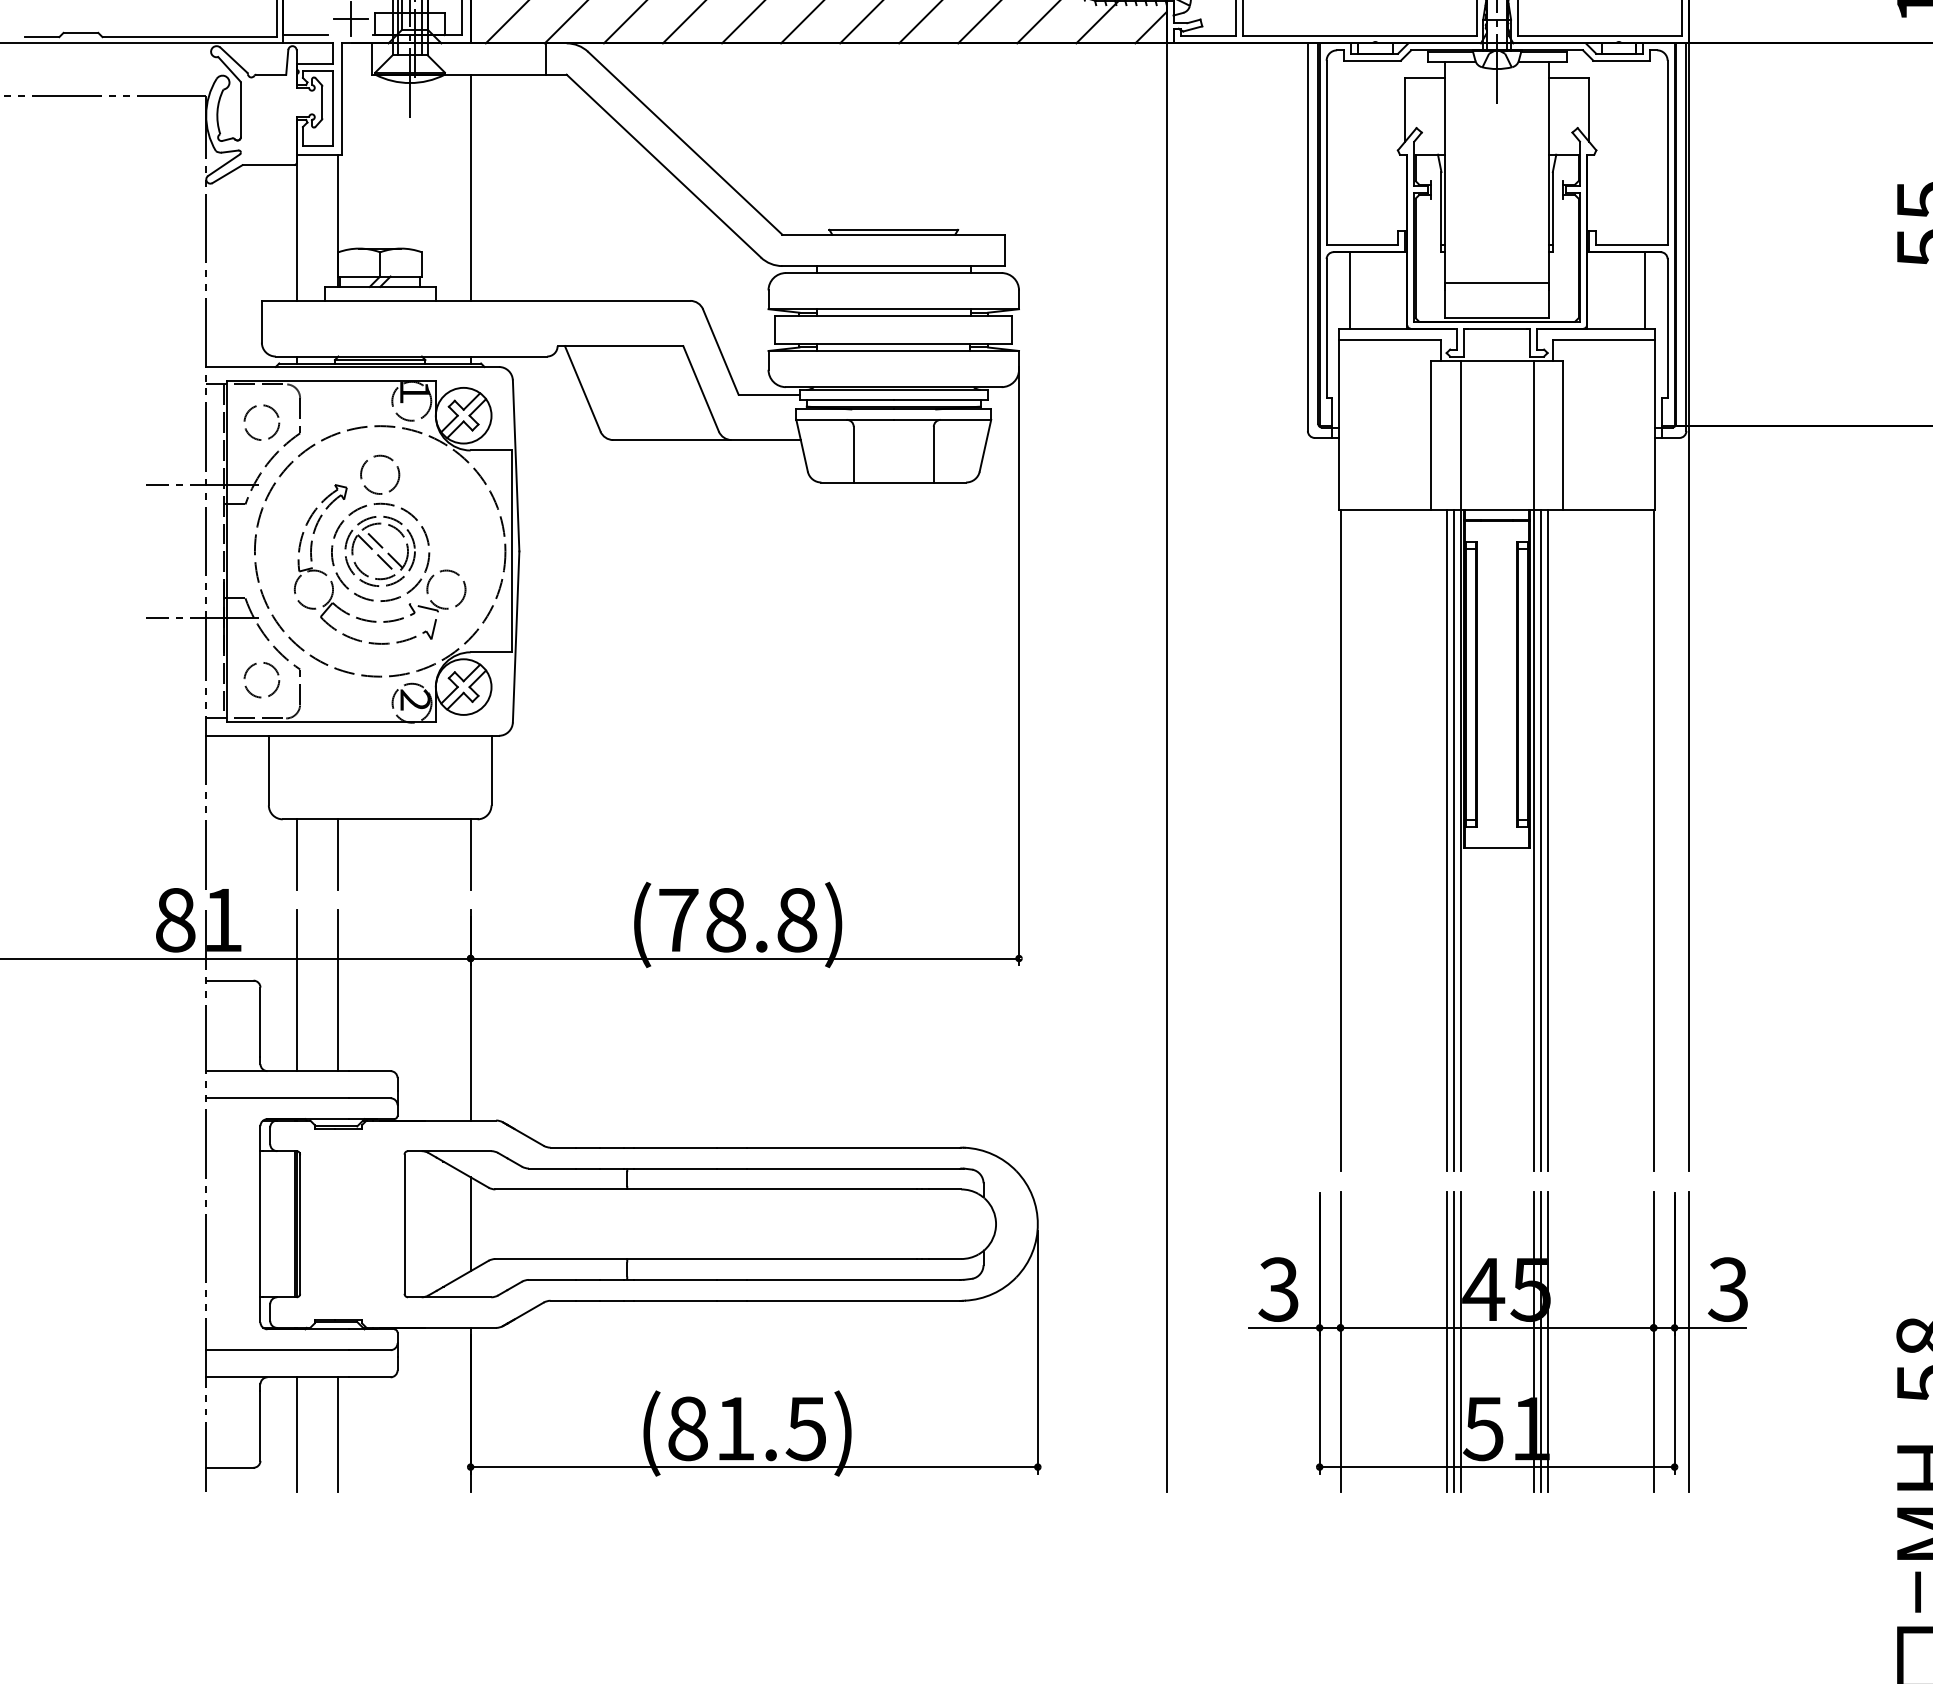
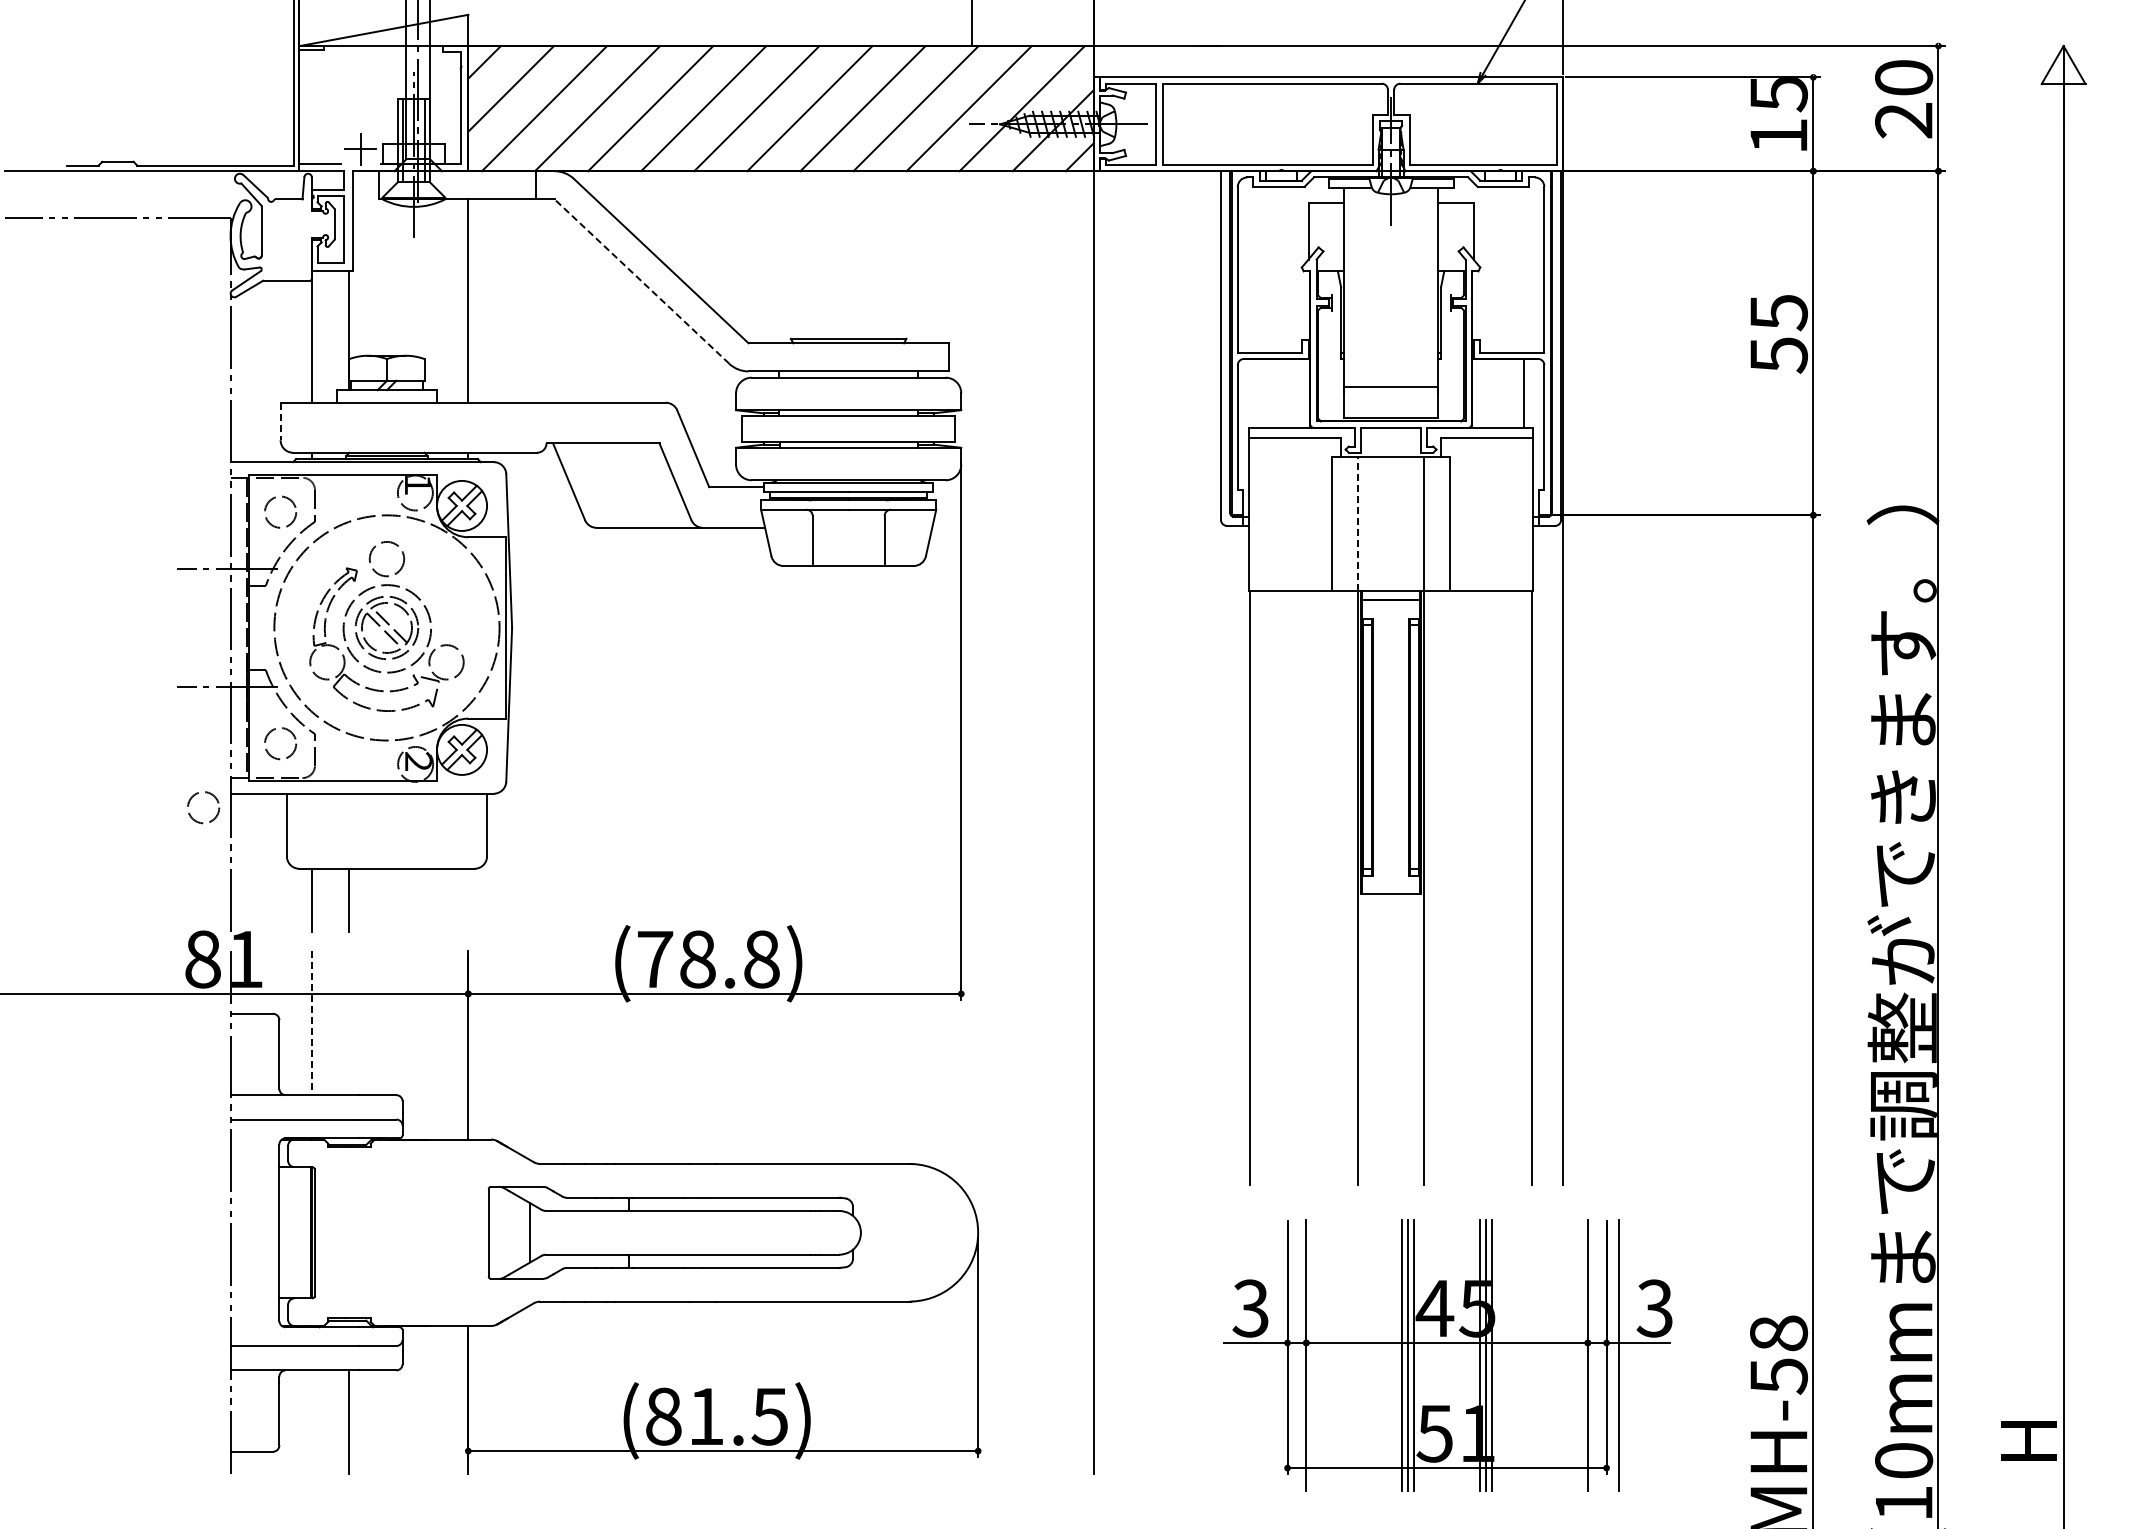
line: (663, 166) -> (641, 281), solid -> dashed
line: (1349, 289) -> (1258, 392), removed
line: (261, 321) -> (280, 421), solid -> dashed
line: (1460, 435) -> (1358, 523), solid -> dashed
circle: (176, 751) -> (203, 807), added
line: (1446, 840) -> (1345, 887), removed
line: (1453, 840) -> (1351, 887), removed
line: (1540, 840) -> (1430, 887), removed
line: (1547, 840) -> (1436, 887), removed
line: (470, 853) -> (468, 899), removed
line: (338, 990) -> (349, 1022), removed
line: (296, 991) -> (311, 1023), solid -> dashed
part: (700, 1223) -> (674, 1232), size x0.7
part: (1497, 1341) -> (1447, 1355), moved
line: (296, 1434) -> (311, 1421), removed

